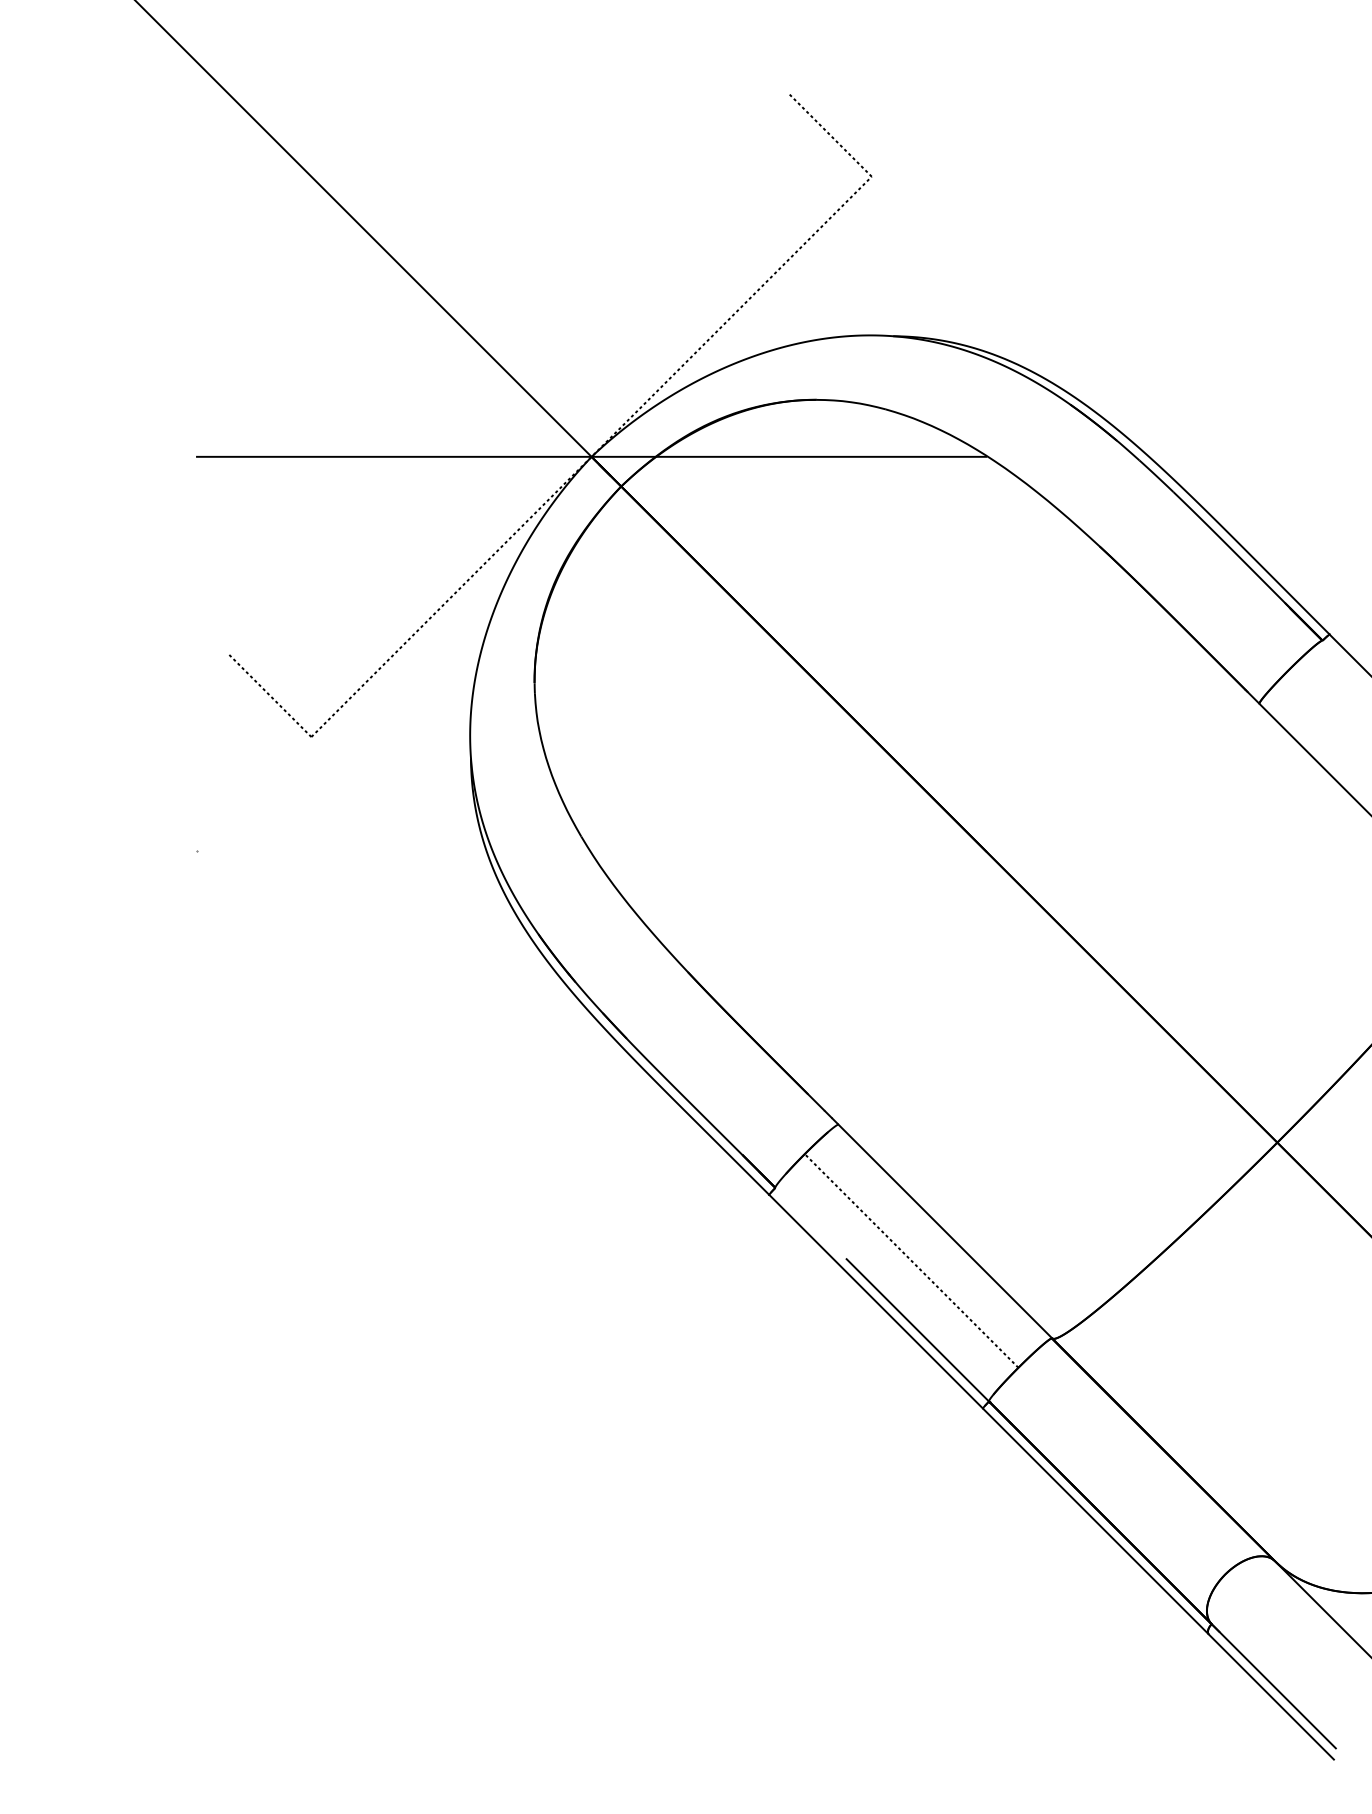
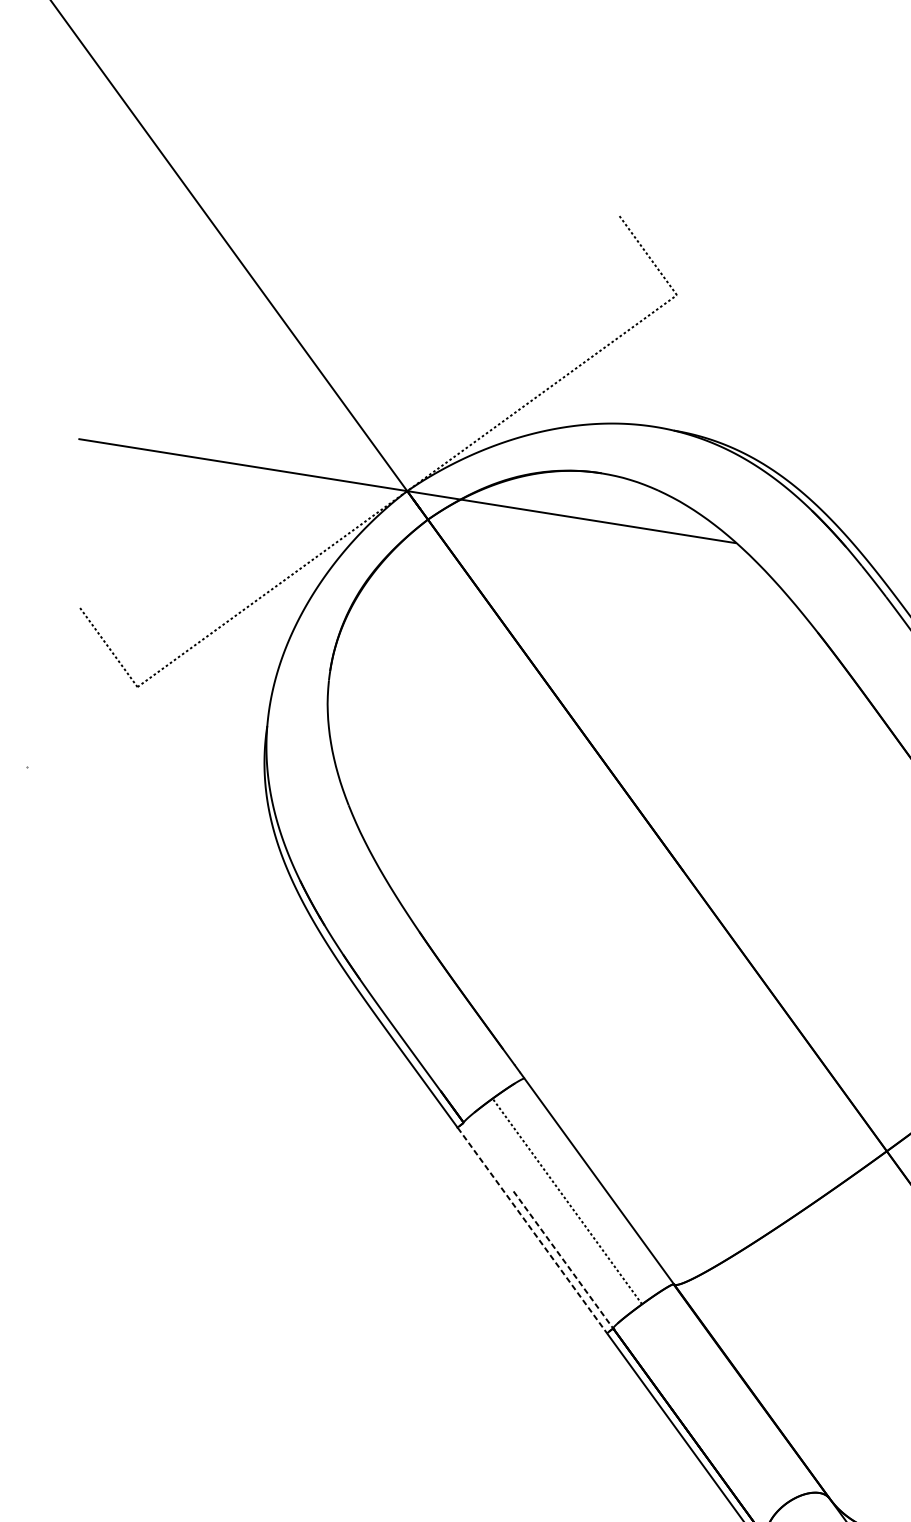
line: (876, 1302) -> (532, 1231), solid -> dashed
line: (917, 1330) -> (563, 1260), solid -> dashed

